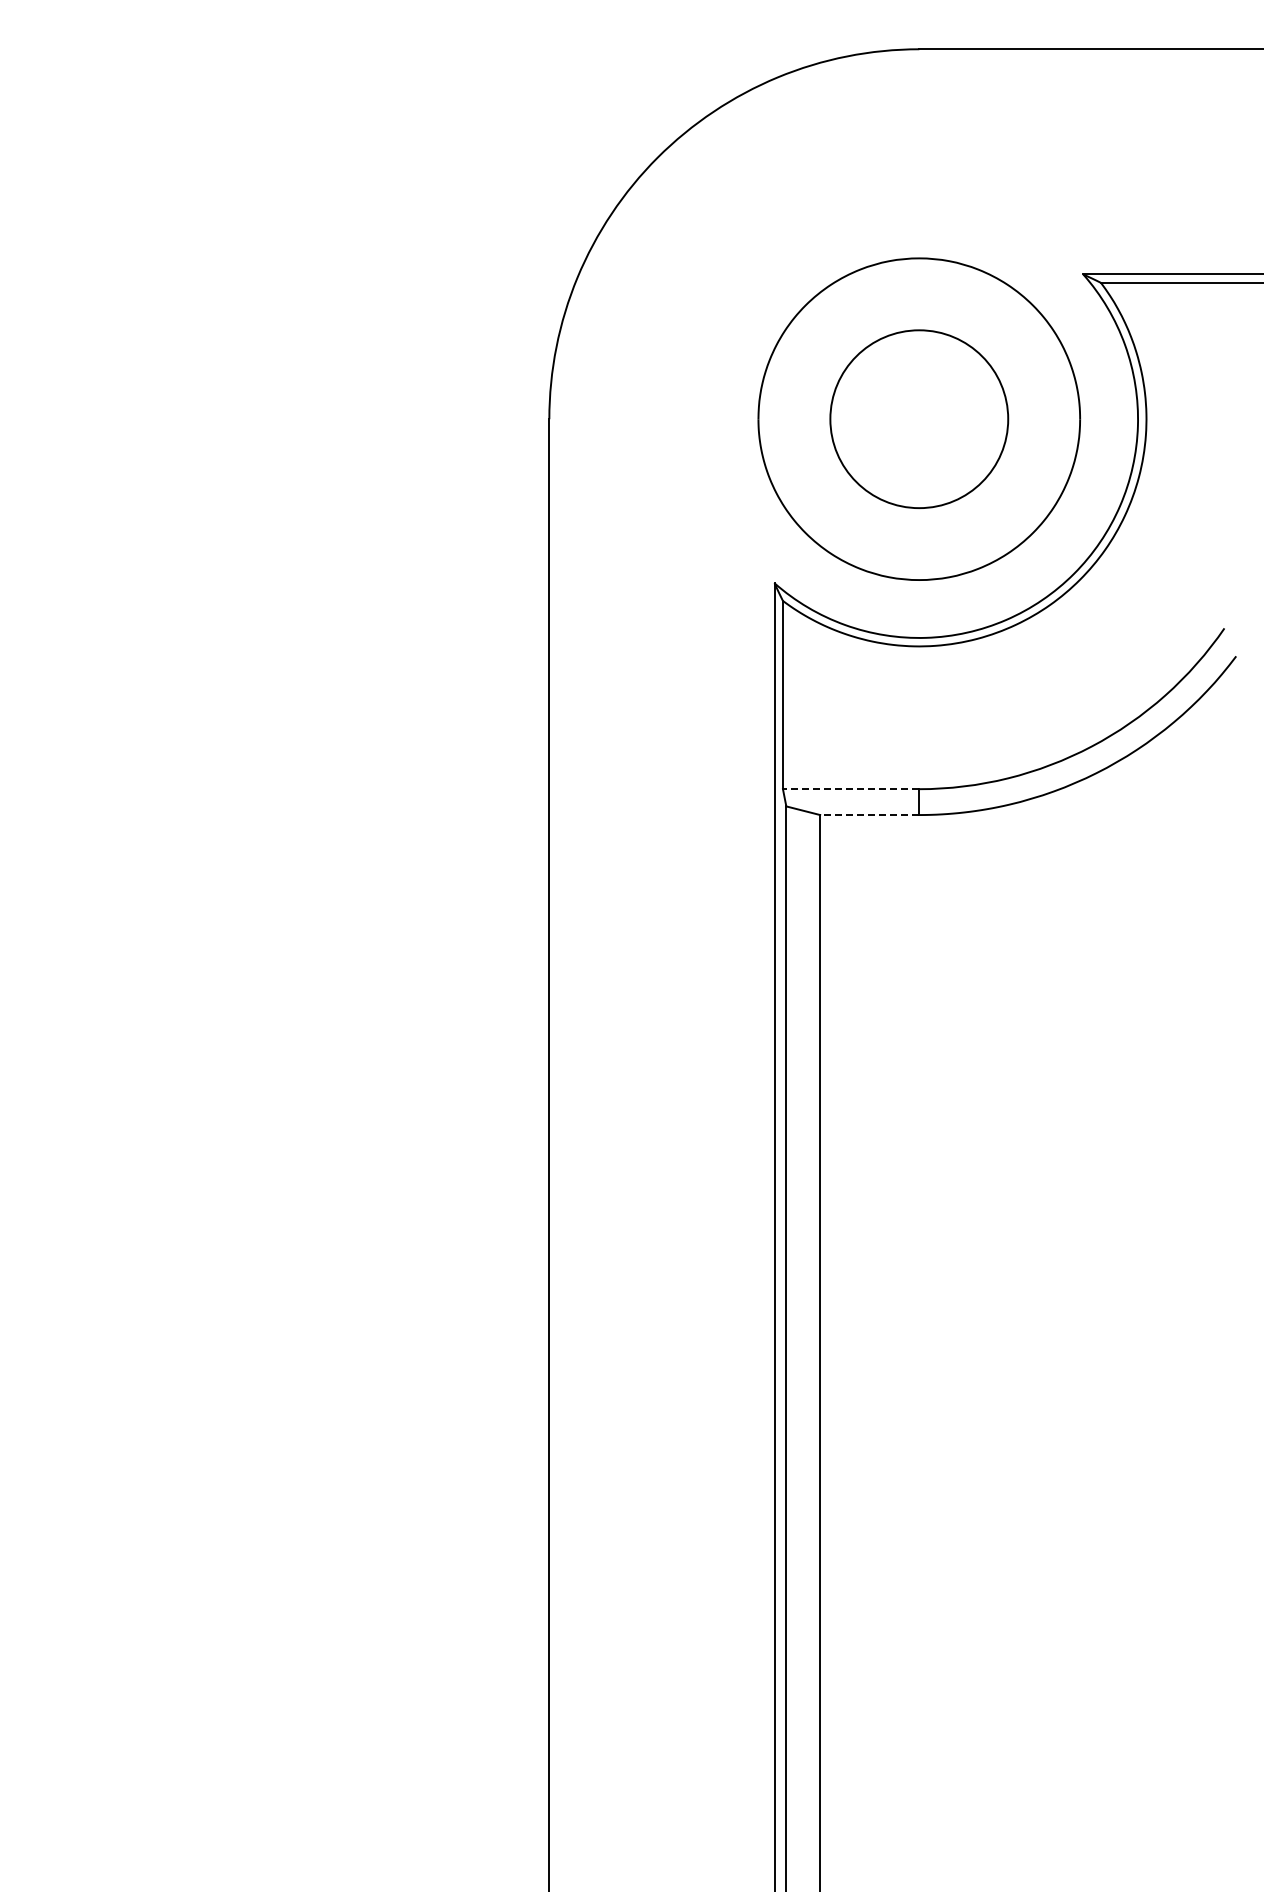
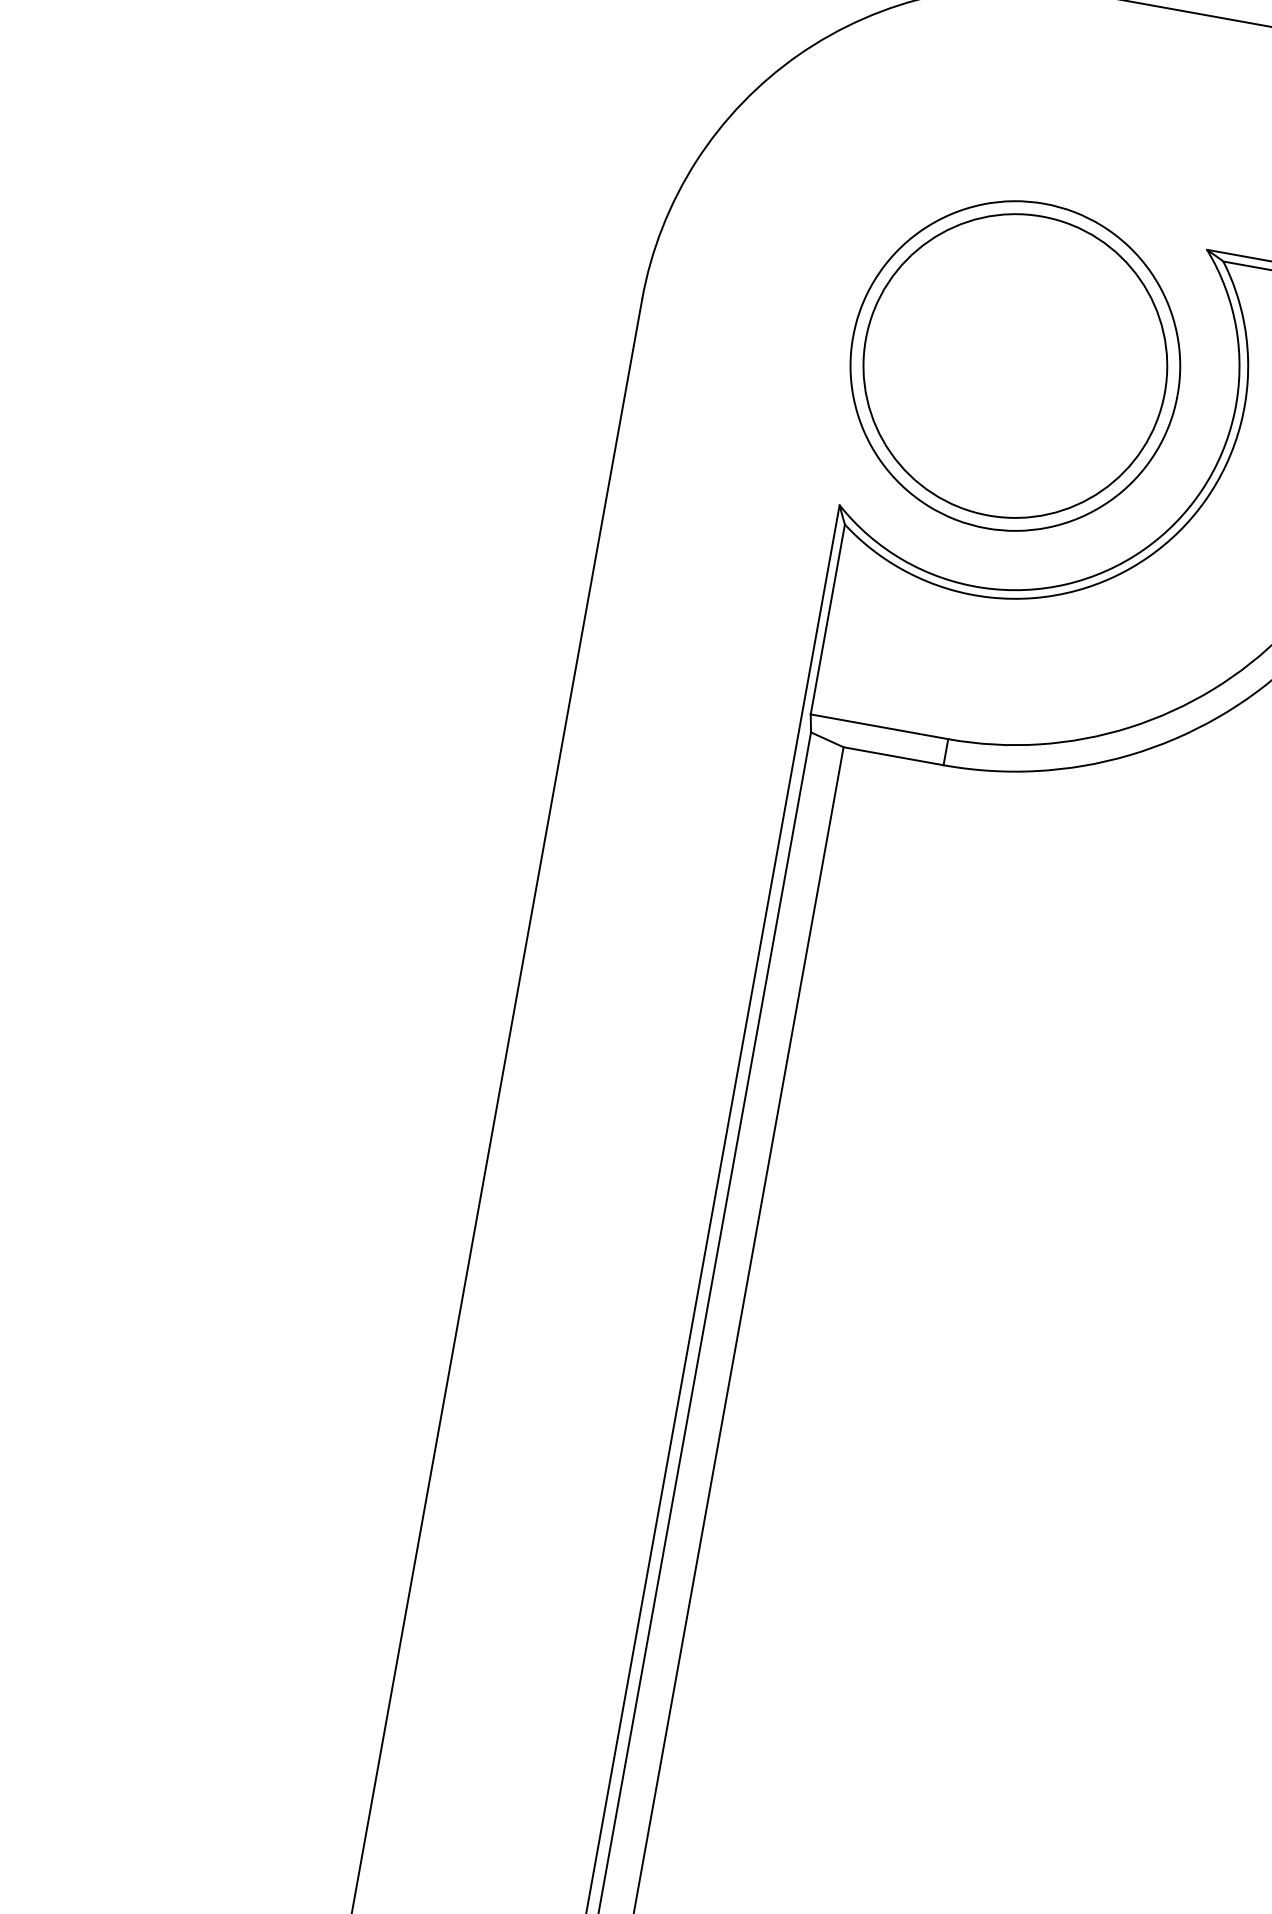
circle: (919, 419) -> (1015, 366), size x1.67
line: (850, 789) -> (878, 726), dashed -> solid
line: (869, 815) -> (893, 756), dashed -> solid

